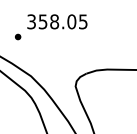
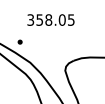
part: (18, 36) -> (20, 41), moved

